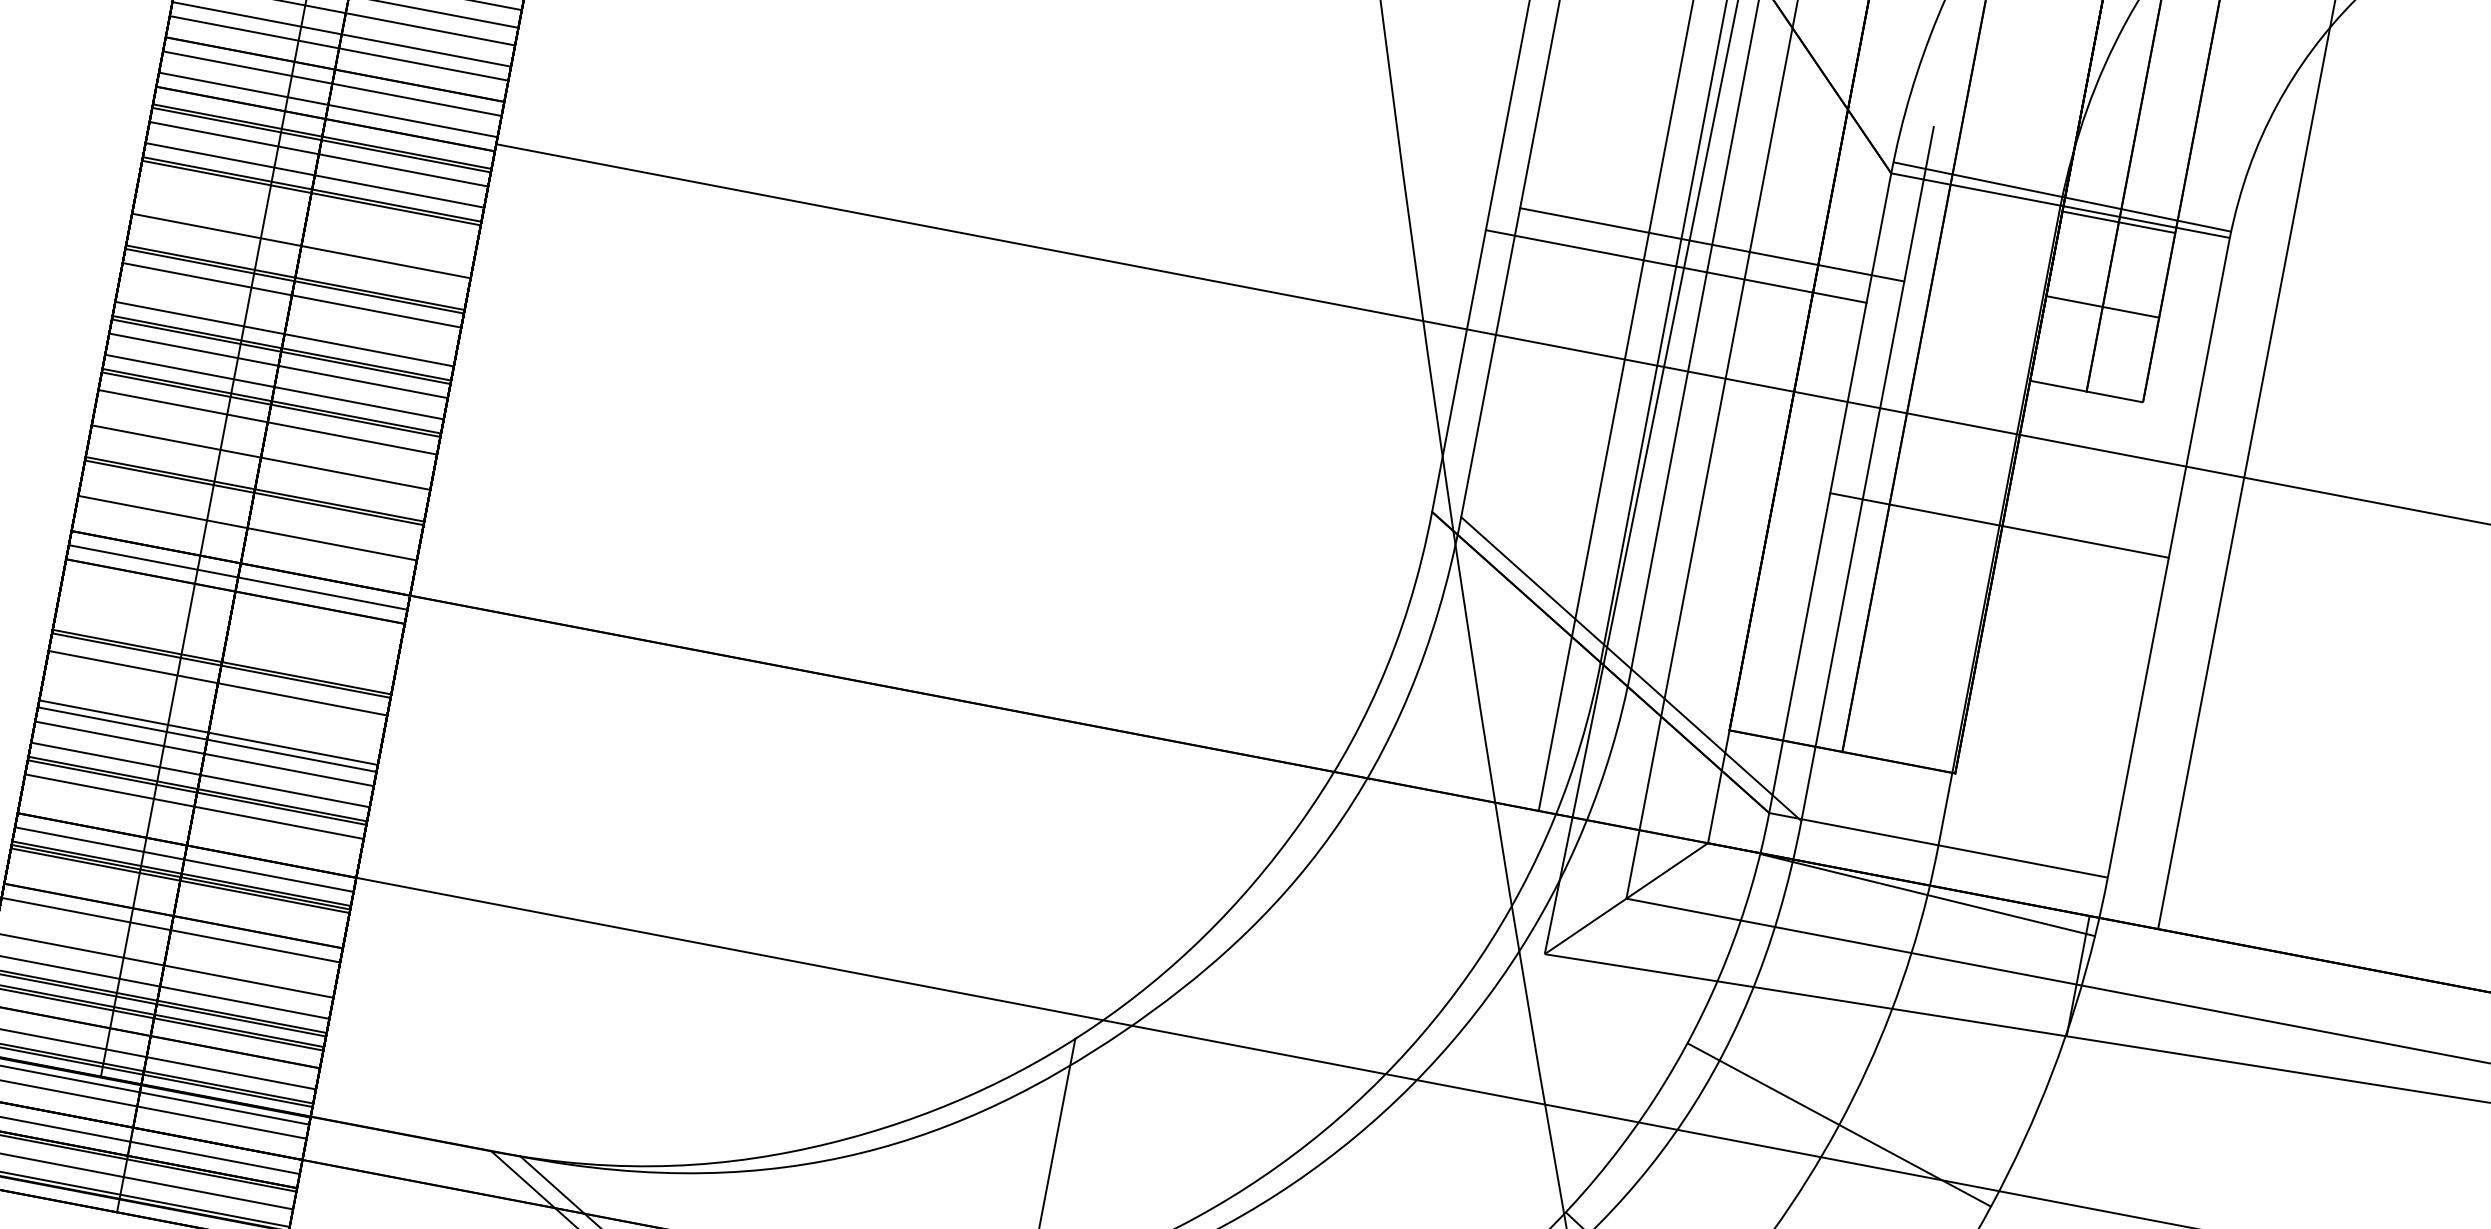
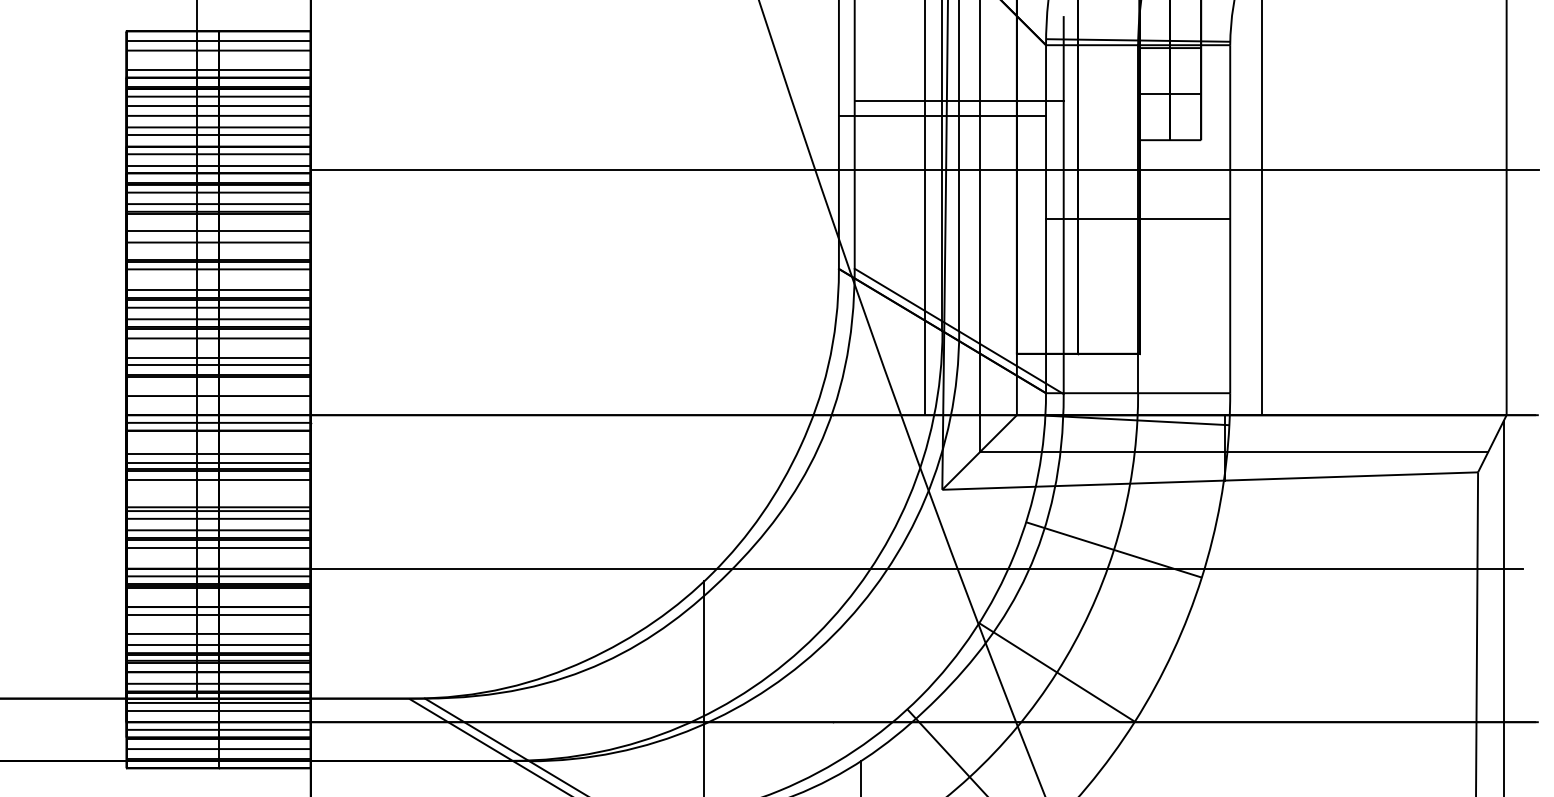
line: (304, 225) -> (218, 231), added
line: (257, 471) -> (218, 365), added
line: (226, 633) -> (218, 453), added
line: (223, 652) -> (218, 463), added

